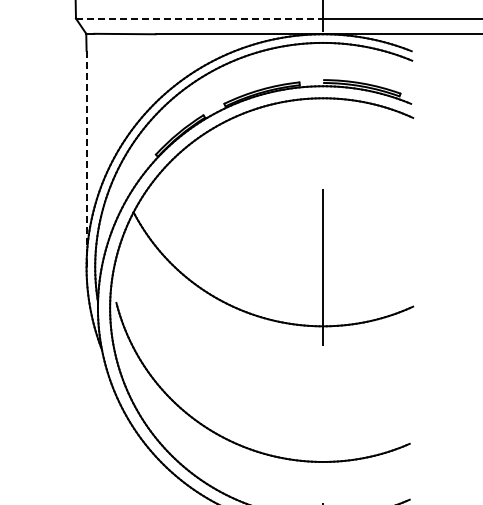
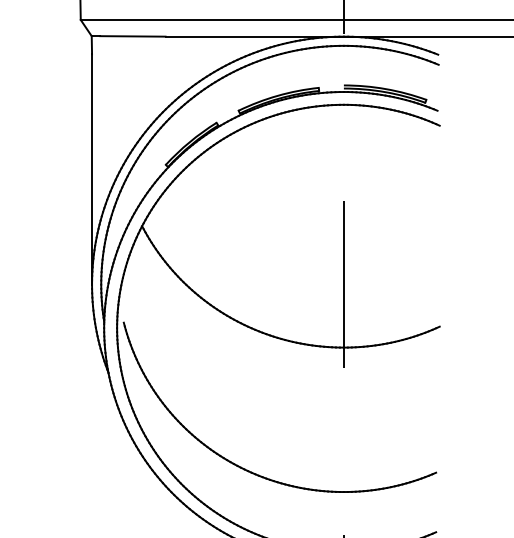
line: (199, 18) -> (212, 19), dashed -> solid
line: (86, 159) -> (91, 169), dashed -> solid

